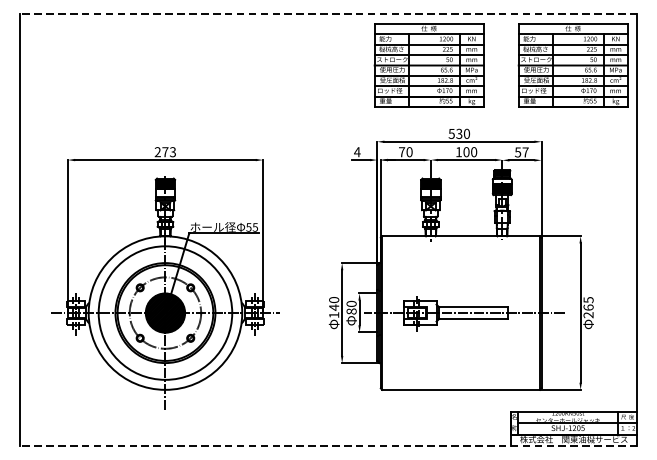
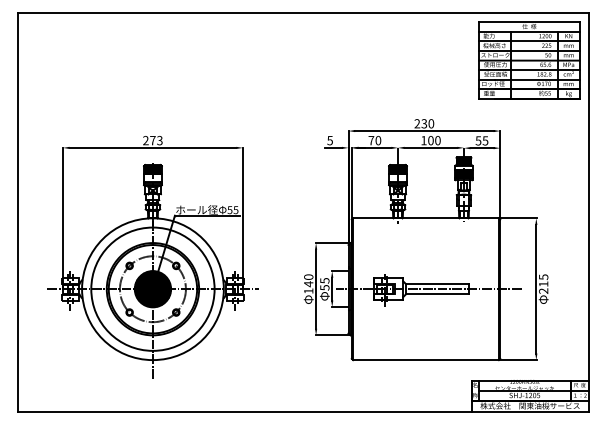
line: (328, 13) -> (303, 12), dashed -> solid
part: (429, 65) -> (396, 60), removed
text: (451, 133) -> (417, 123), 530 -> 230
text: (357, 152) -> (330, 140), 4 -> 5
text: (525, 152) -> (485, 140), 57 -> 55
text: (588, 306) -> (543, 283), 265 -> 215
text: (351, 307) -> (324, 284), 80 -> 55
line: (328, 446) -> (303, 412), dashed -> solid

